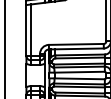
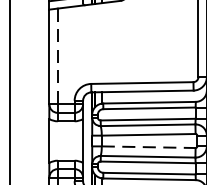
line: (30, 30) -> (56, 57), solid -> dashed
line: (80, 78) -> (150, 146), solid -> dashed

